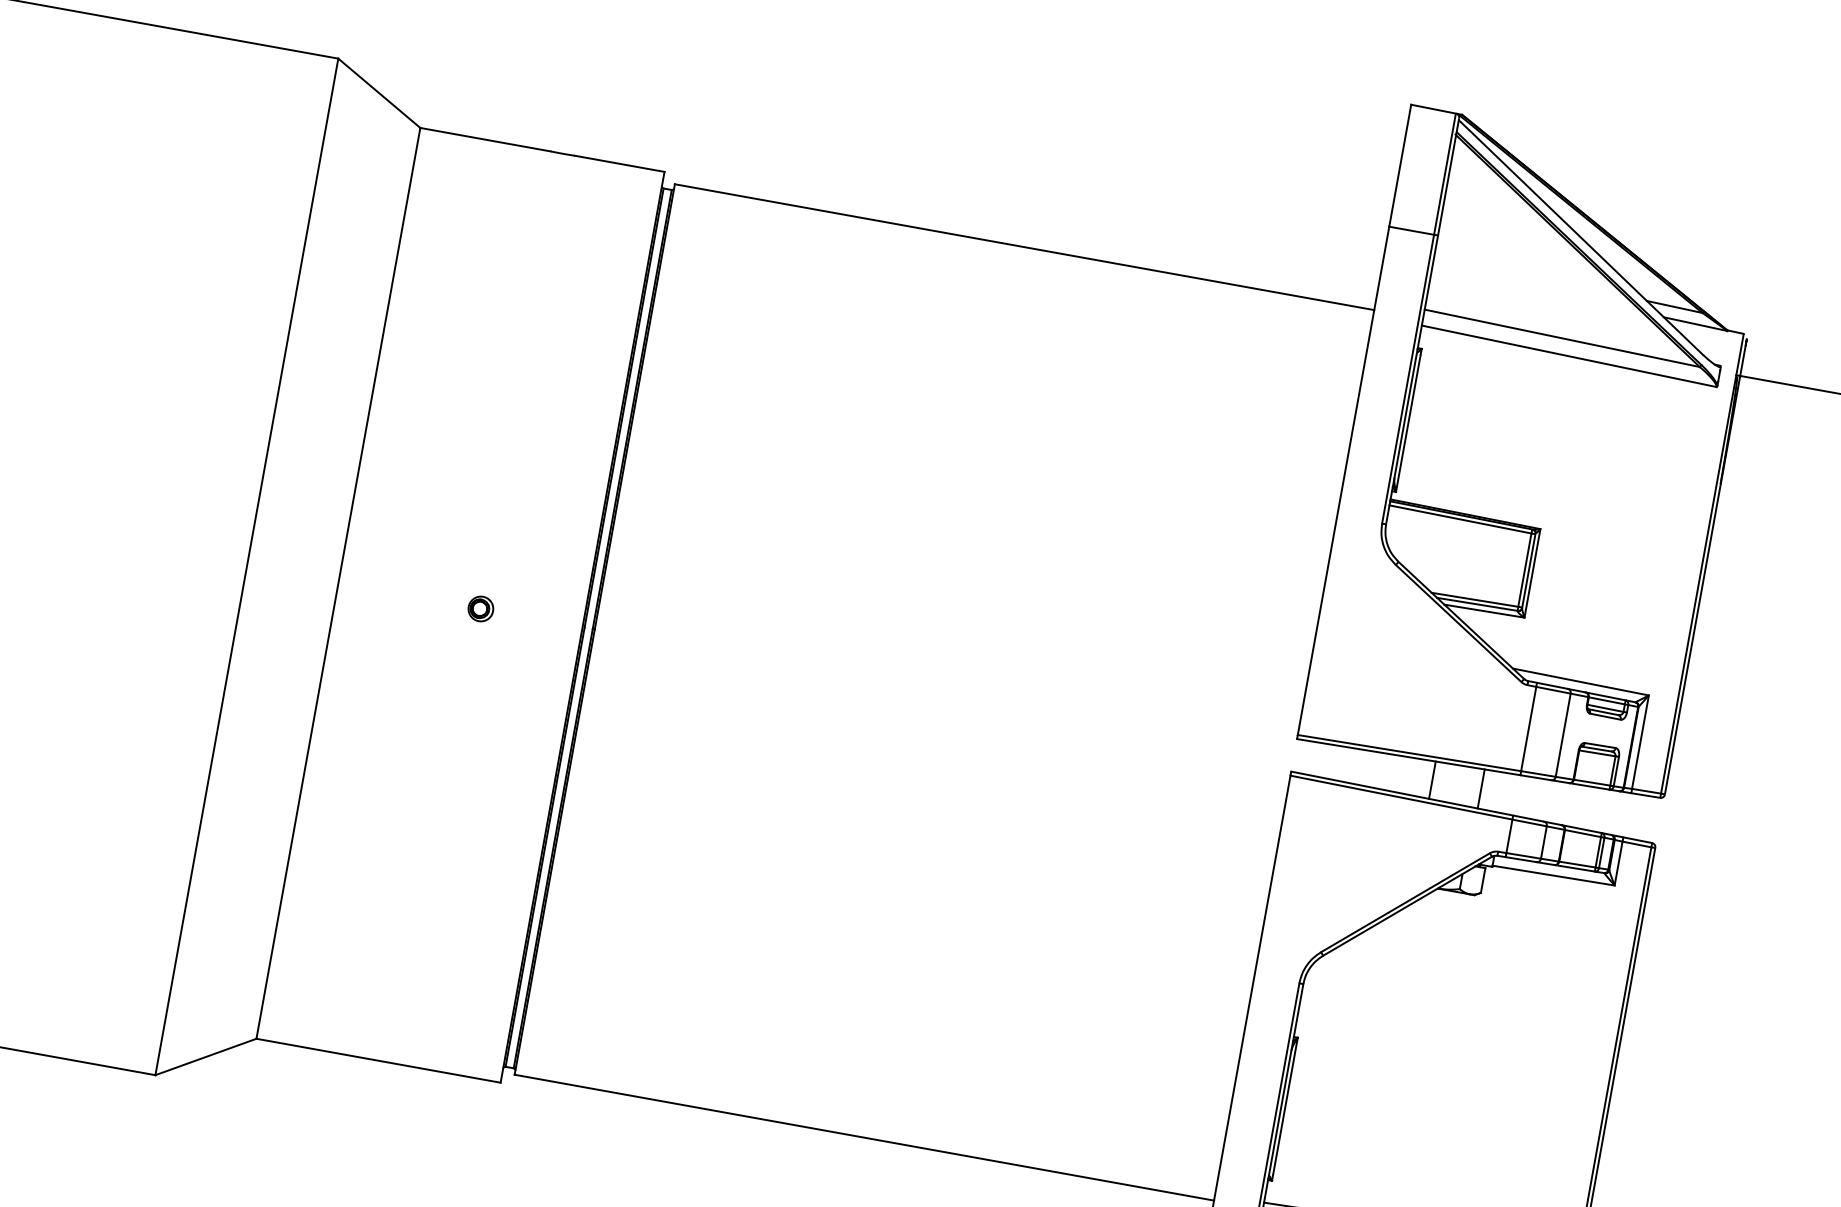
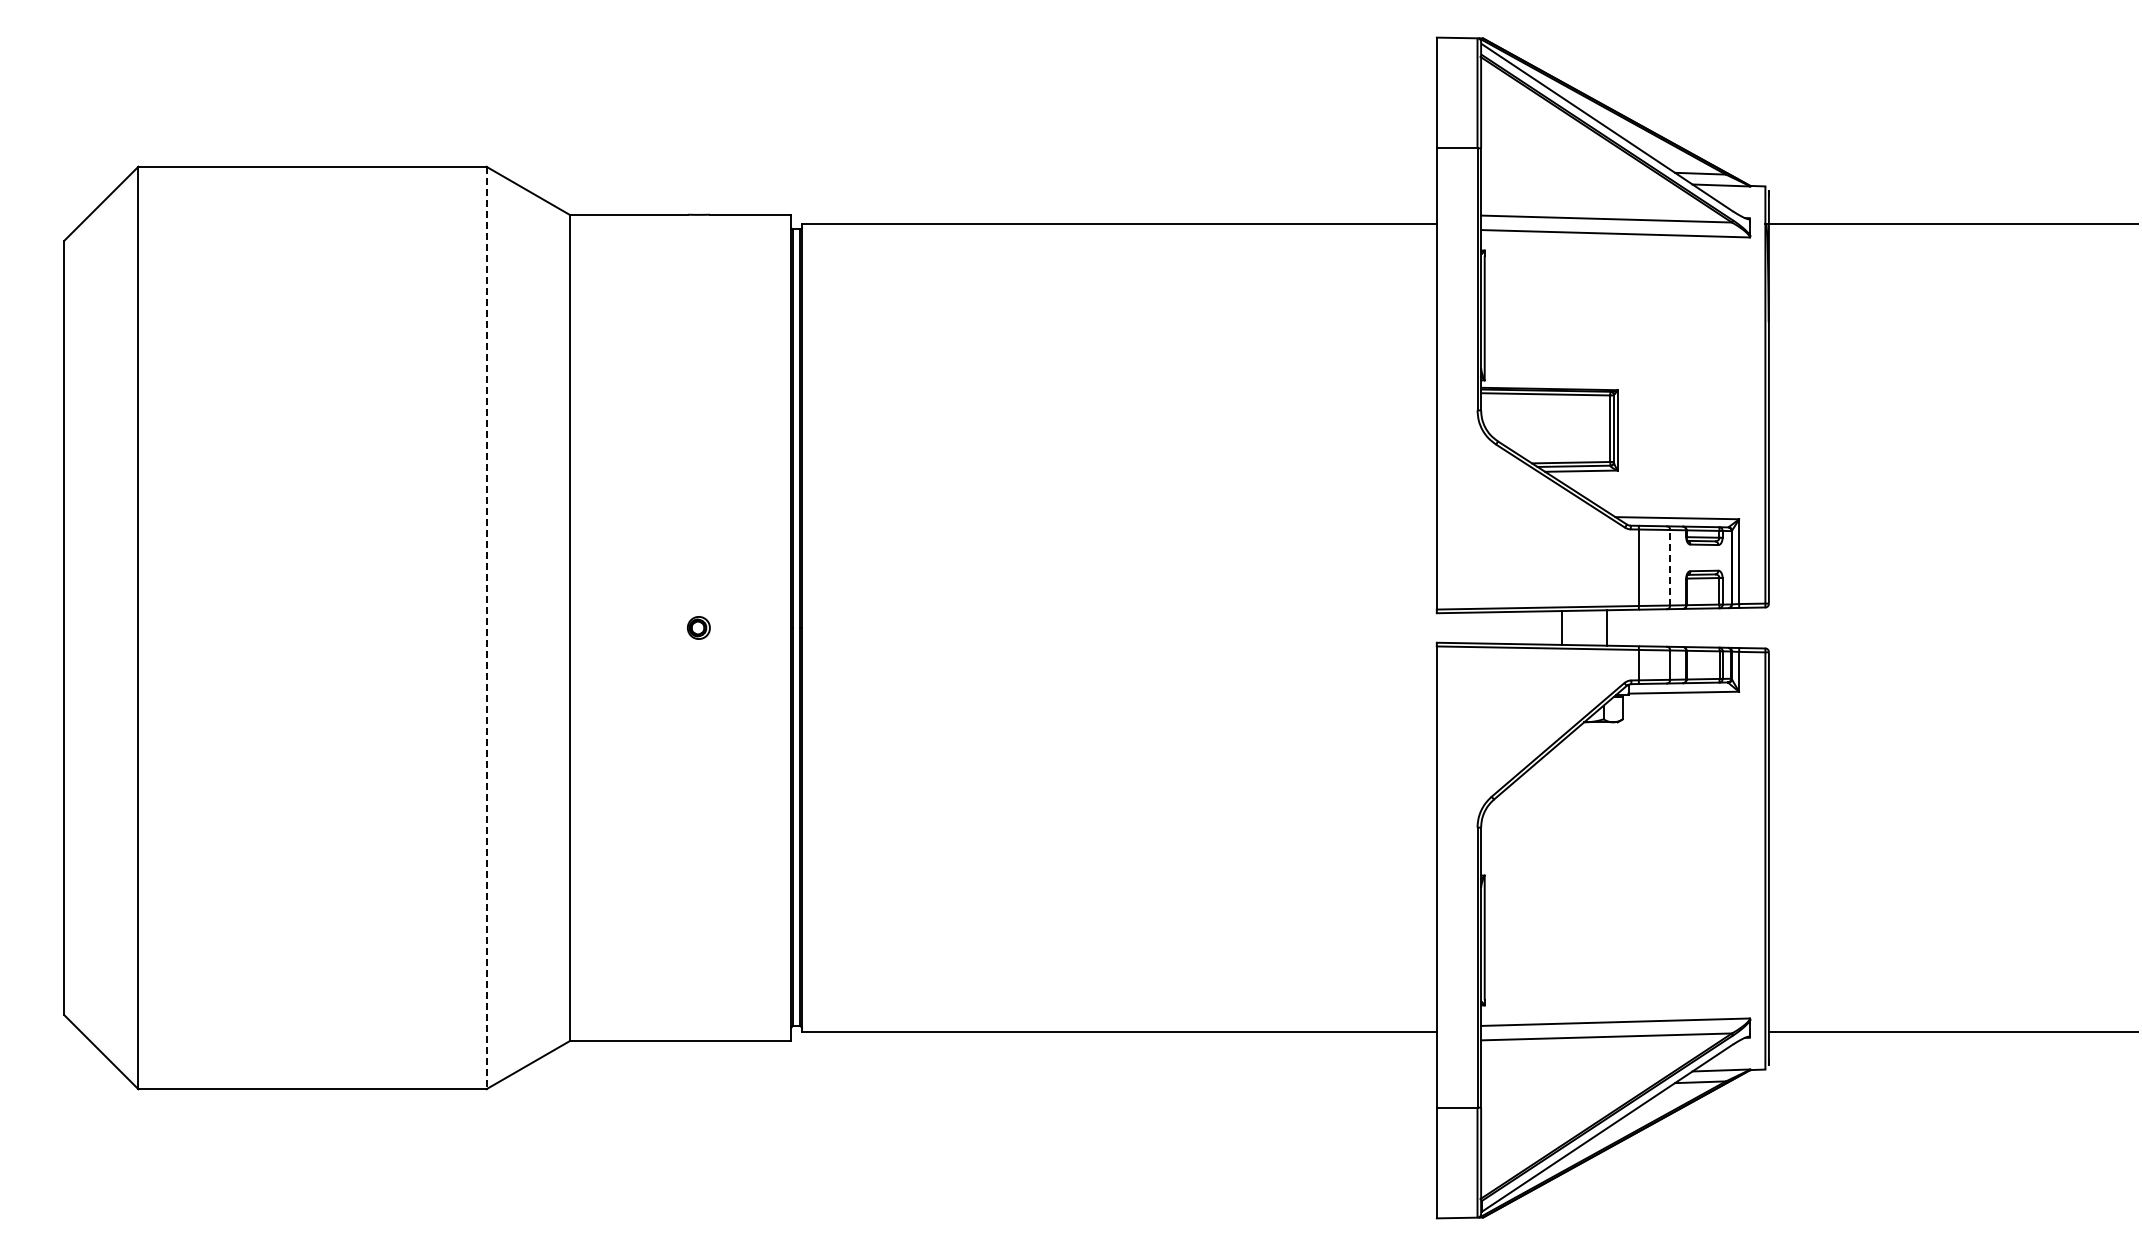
line: (246, 567) -> (486, 628), solid -> dashed
line: (1563, 734) -> (1670, 567), solid -> dashed

